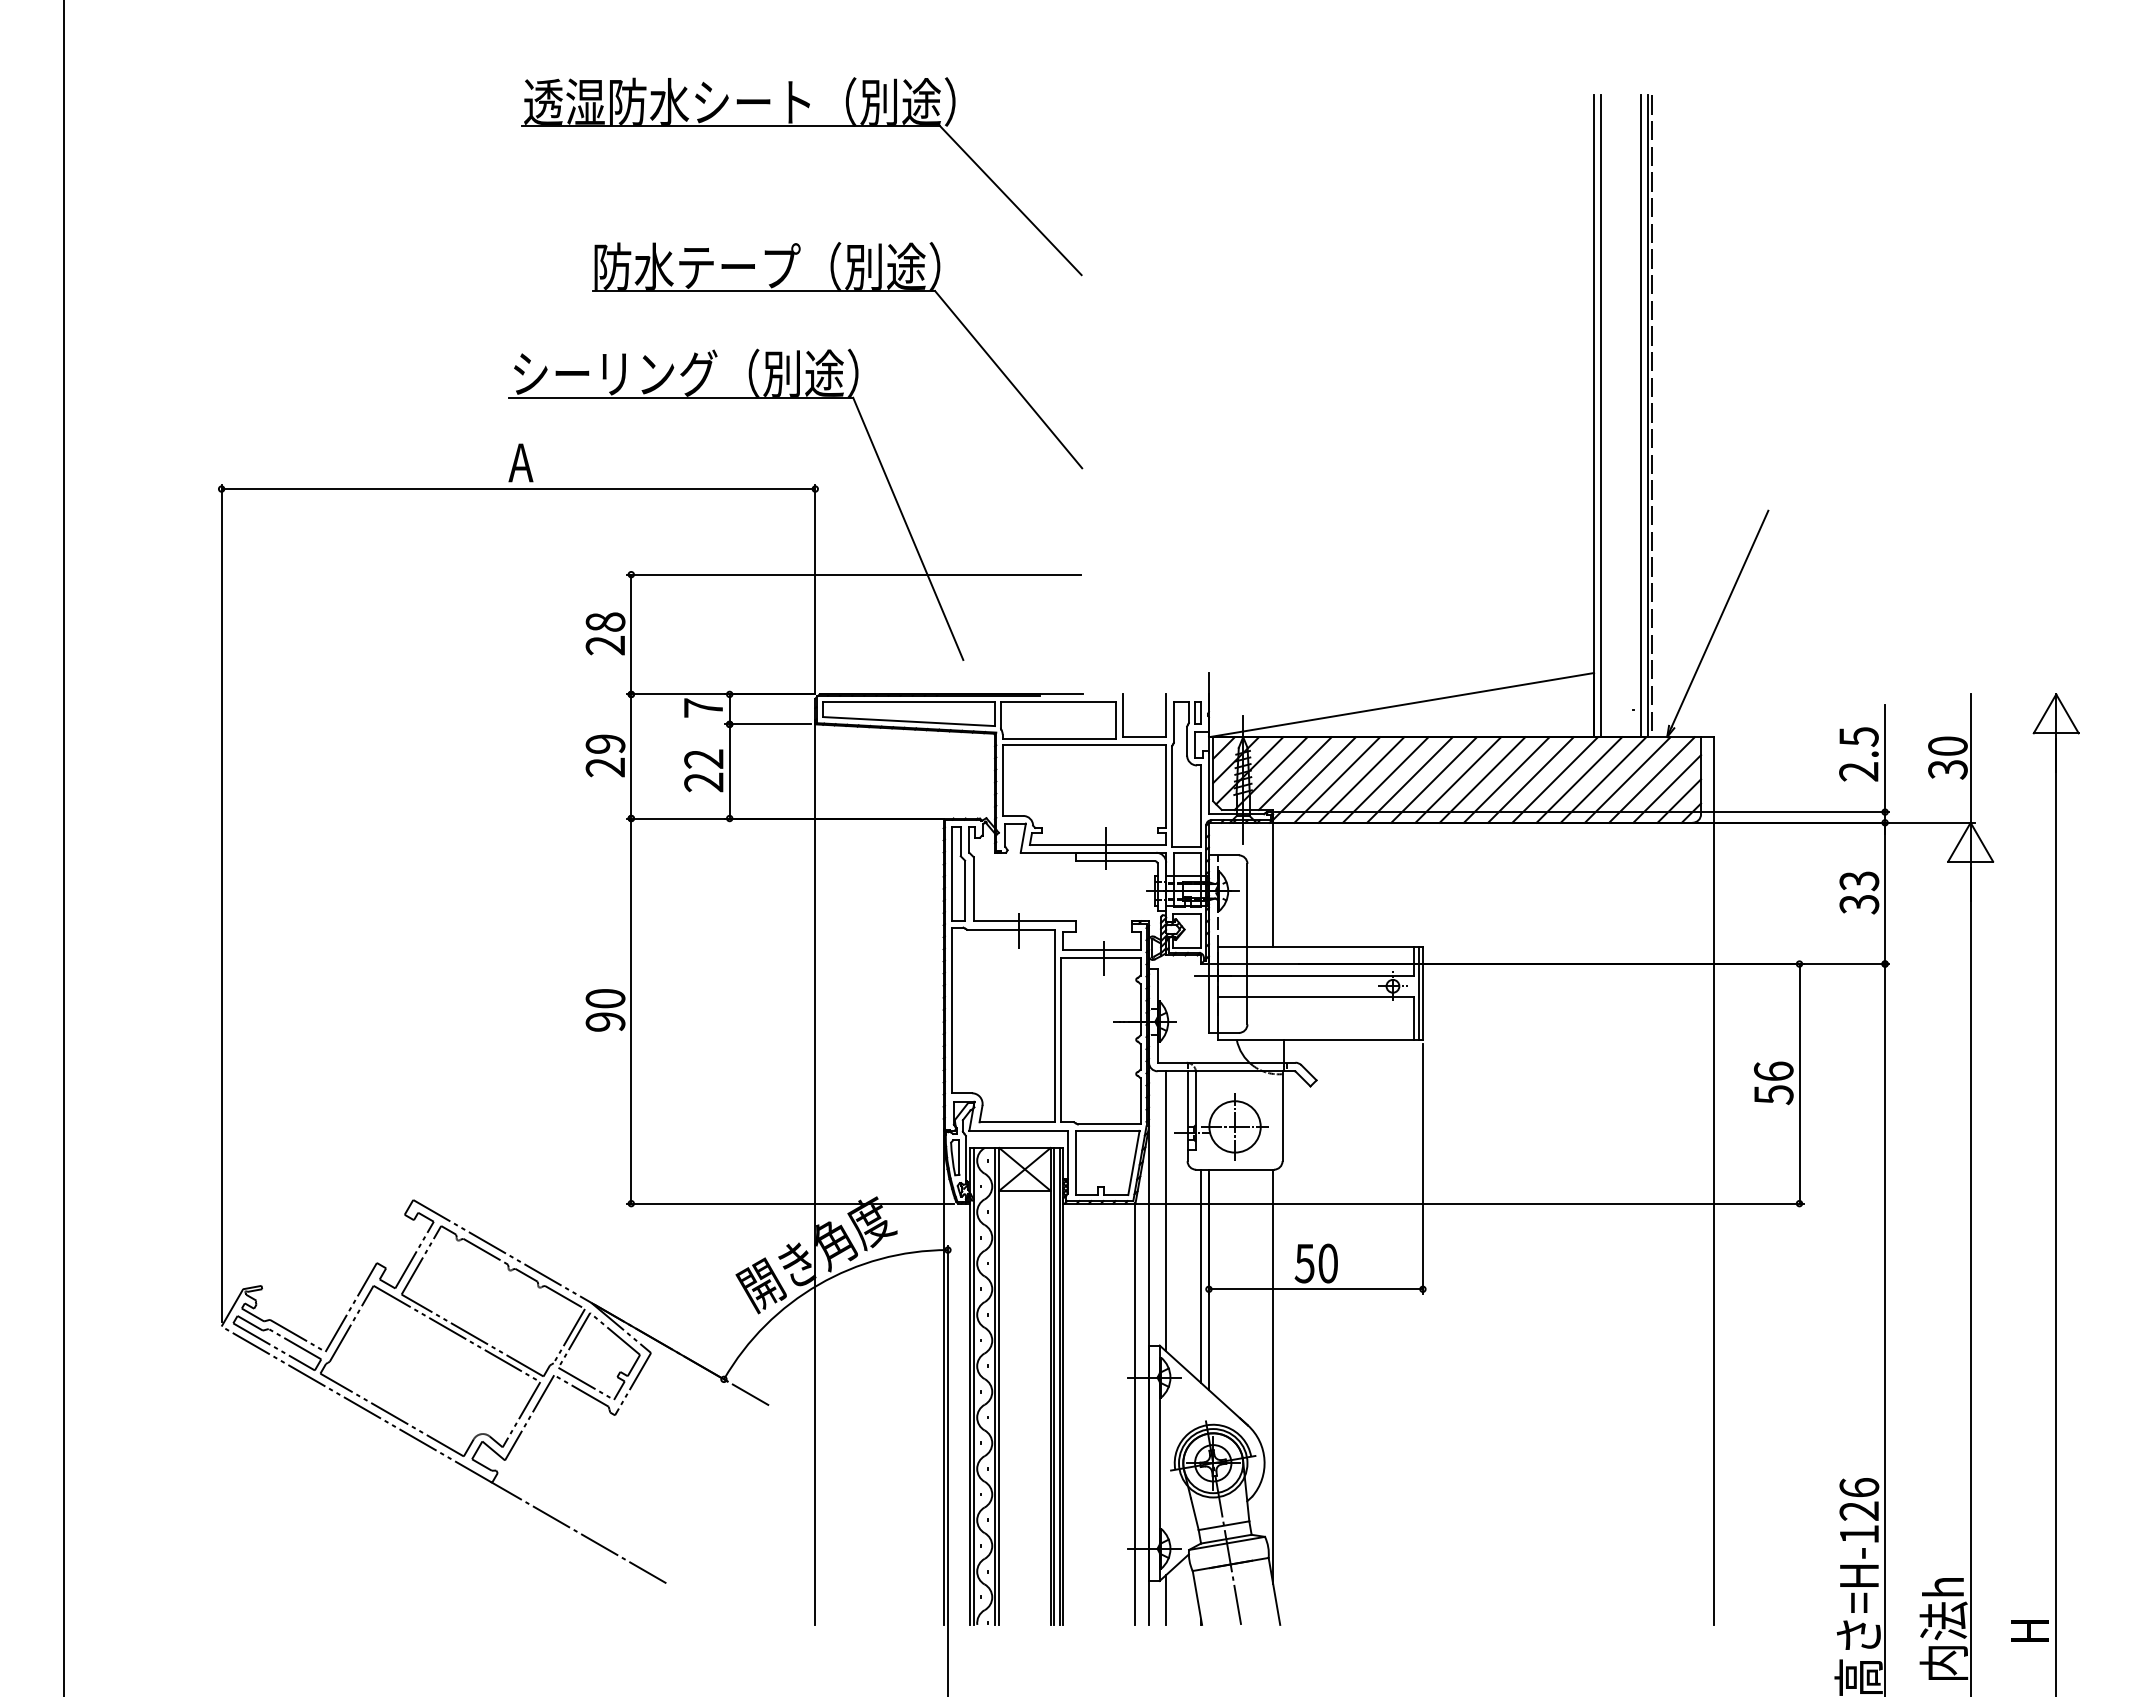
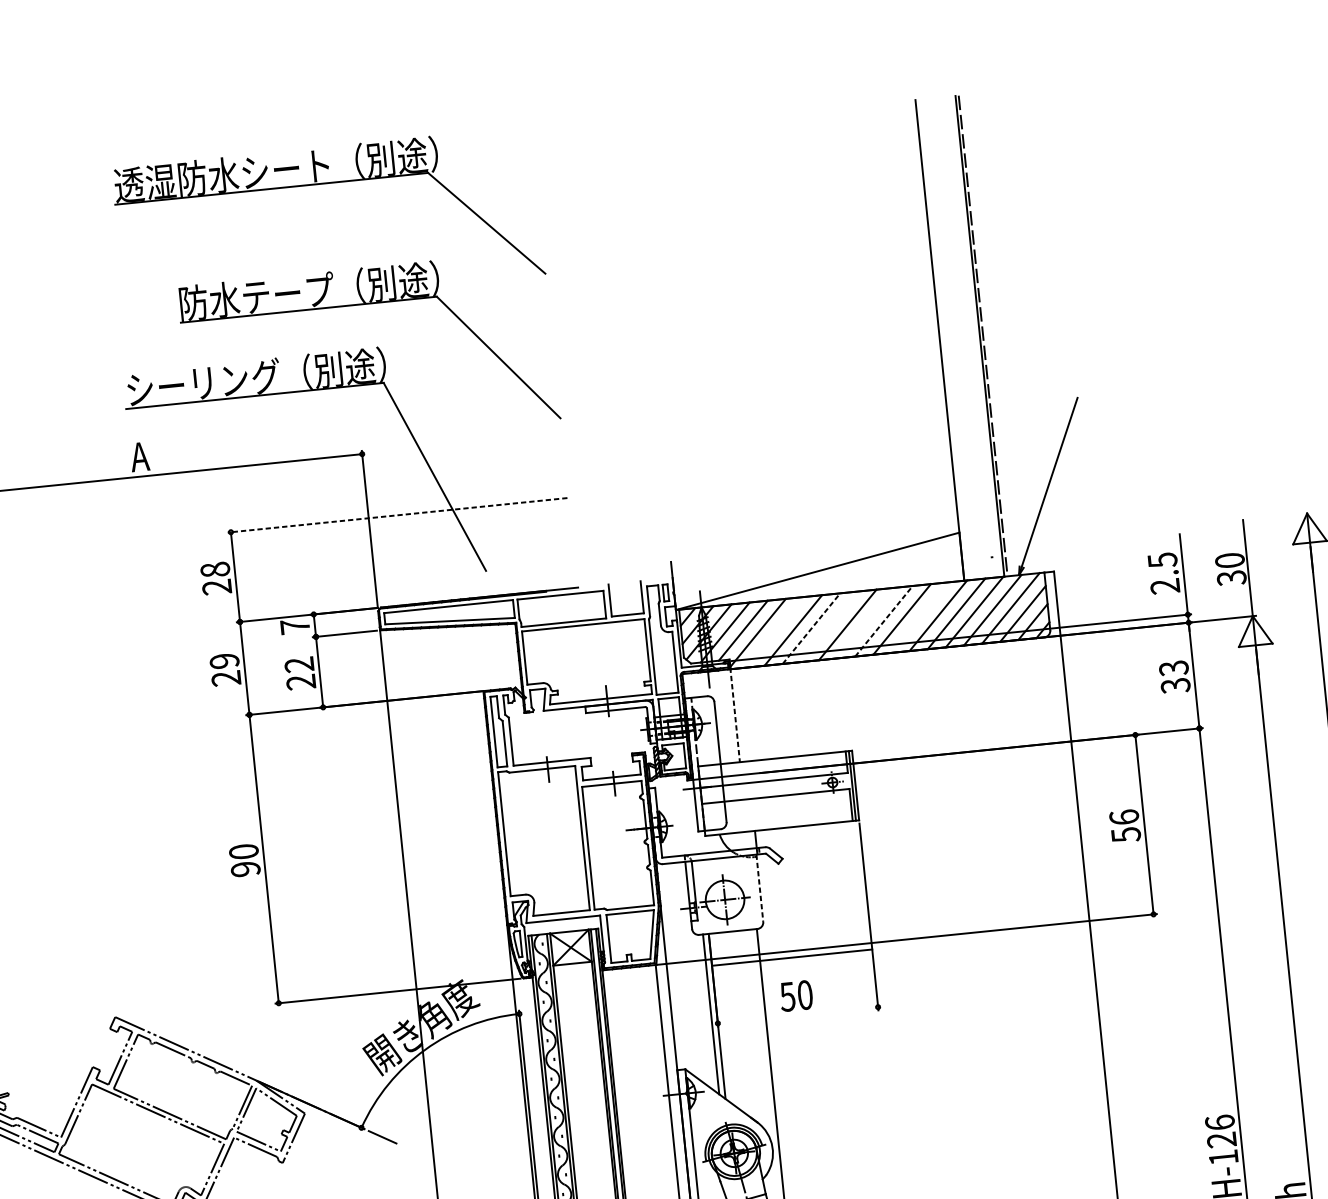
line: (1600, 416) -> (944, 340), removed
line: (1641, 416) -> (975, 336), removed
line: (853, 574) -> (397, 515), solid -> dashed
line: (1337, 779) -> (775, 631), removed
line: (1409, 779) -> (829, 626), removed
line: (1458, 779) -> (865, 622), removed
line: (1530, 779) -> (919, 617), removed
line: (1385, 780) -> (811, 629), solid -> dashed
line: (1482, 780) -> (884, 621), solid -> dashed
line: (1273, 884) -> (735, 715), solid -> dashed
line: (1282, 1116) -> (759, 888), solid -> dashed
line: (1166, 1211) -> (680, 968), removed
line: (1315, 1289) -> (791, 957), moved

